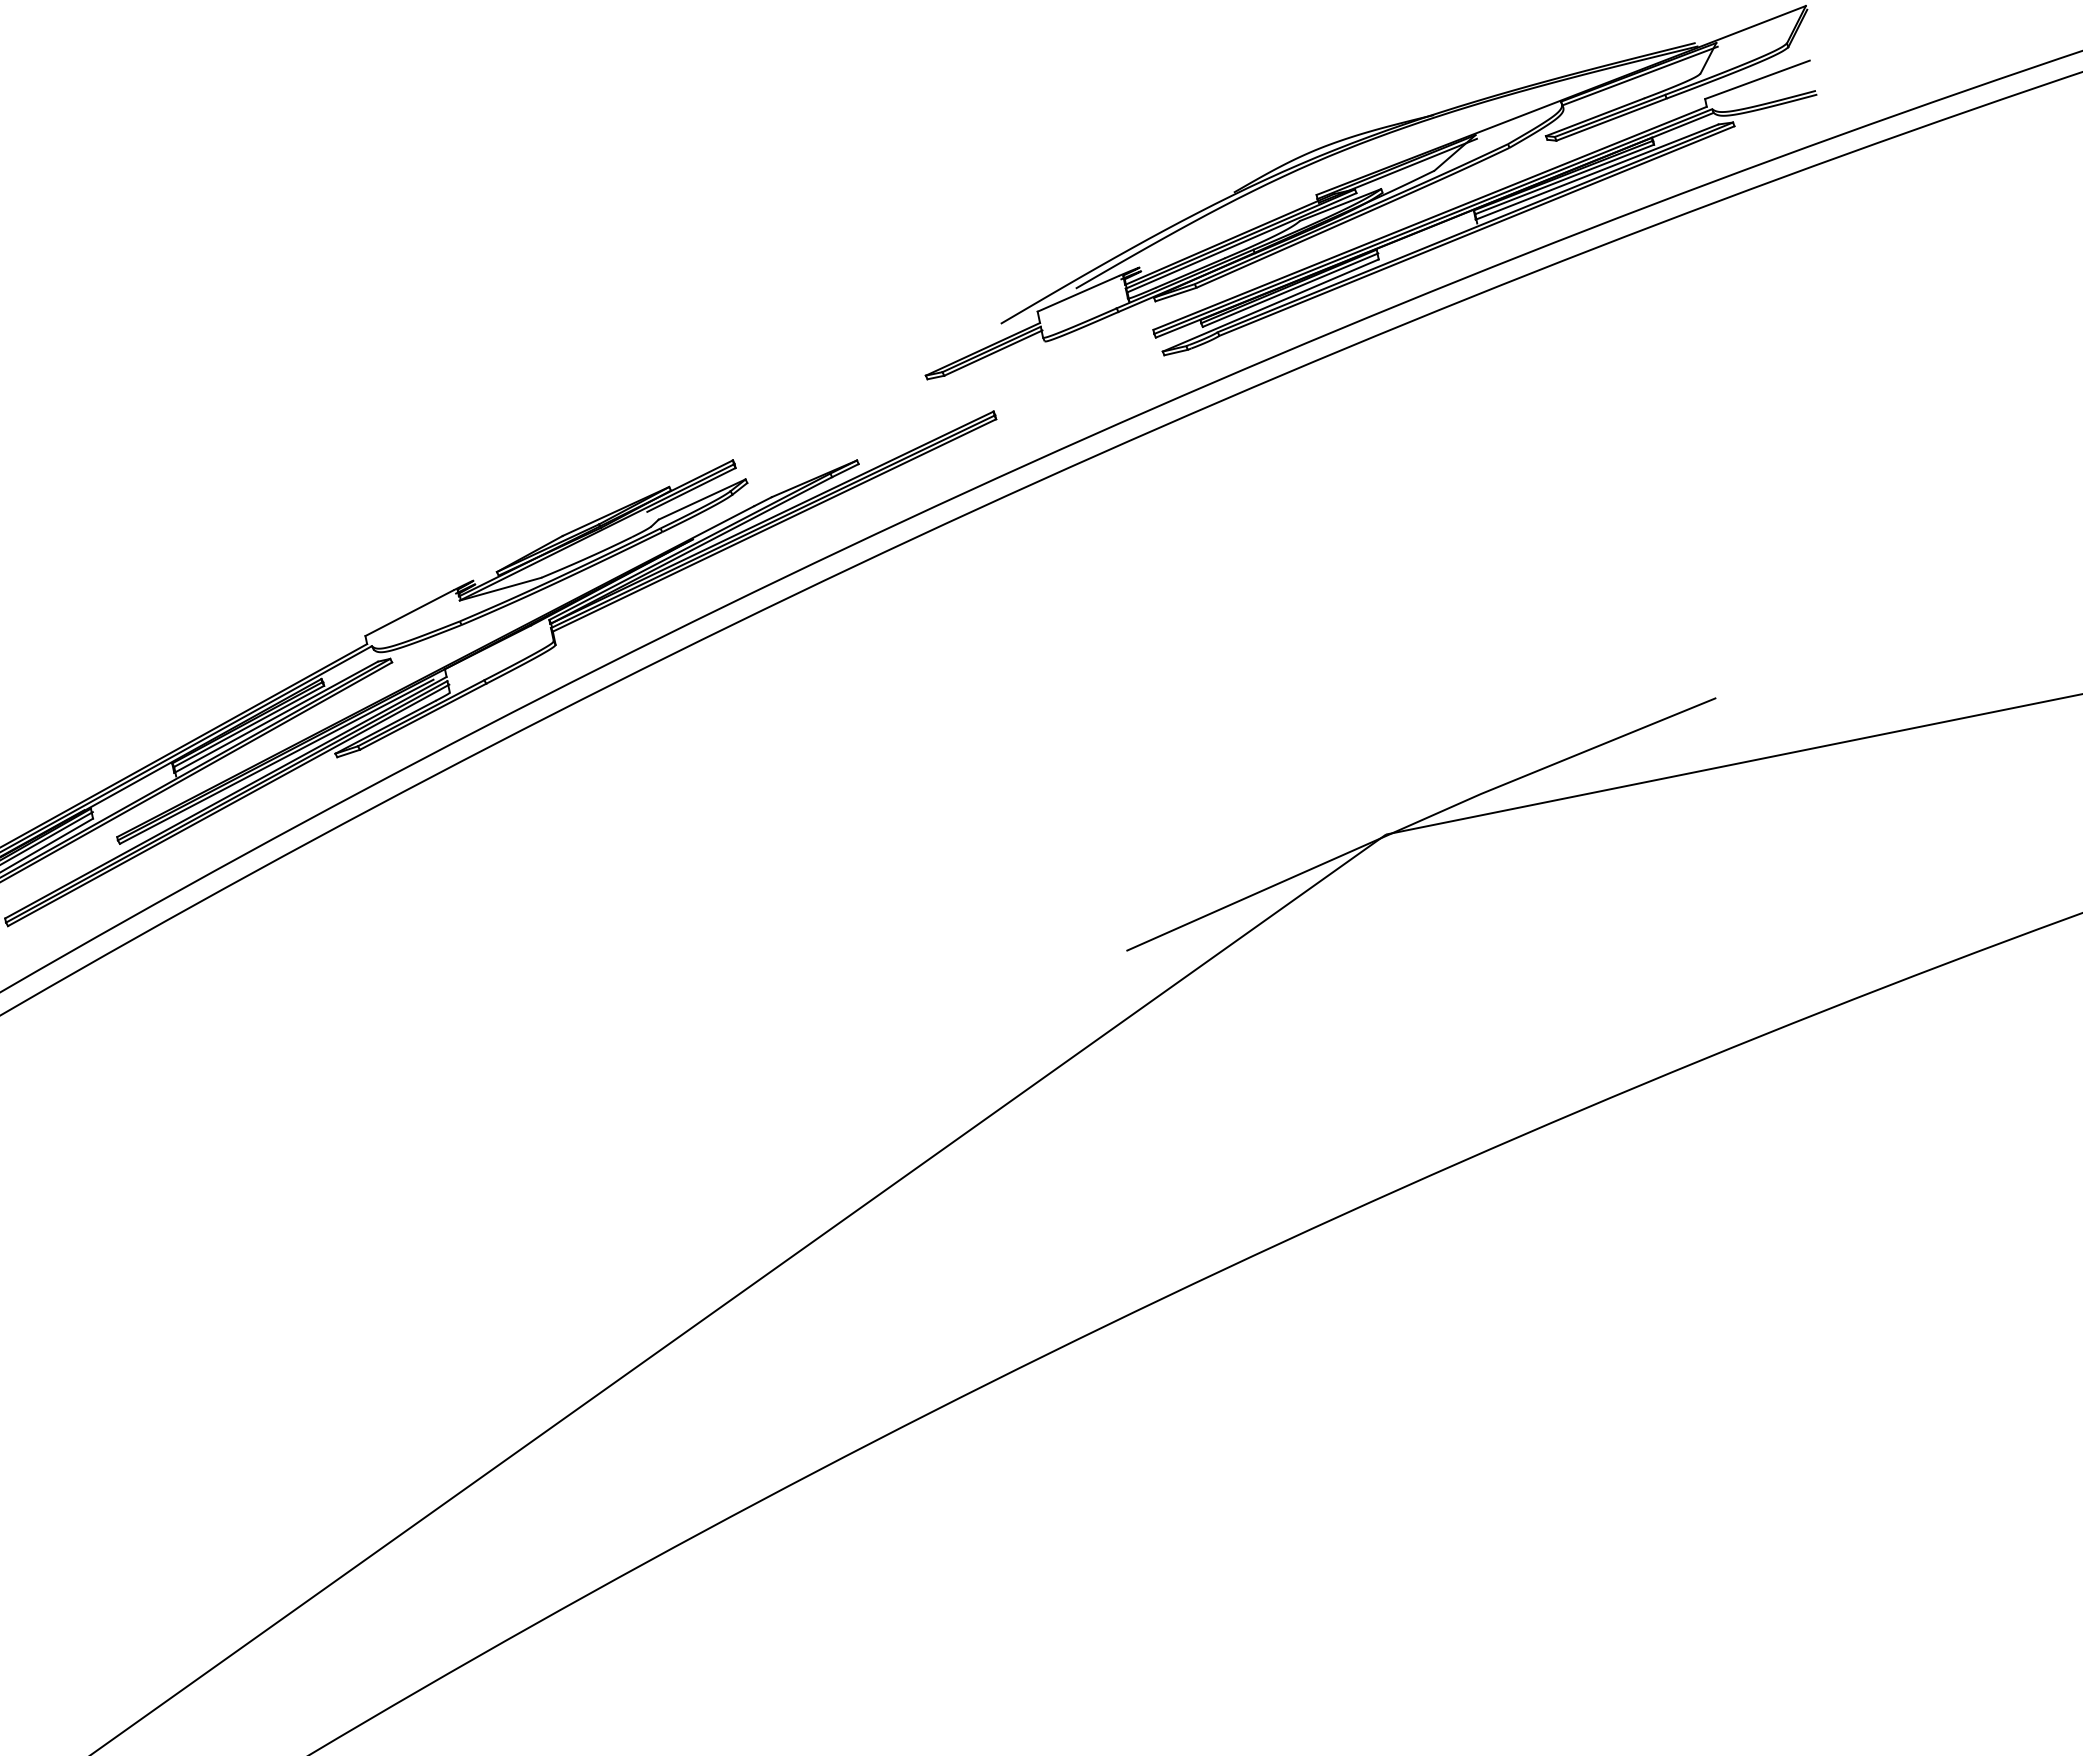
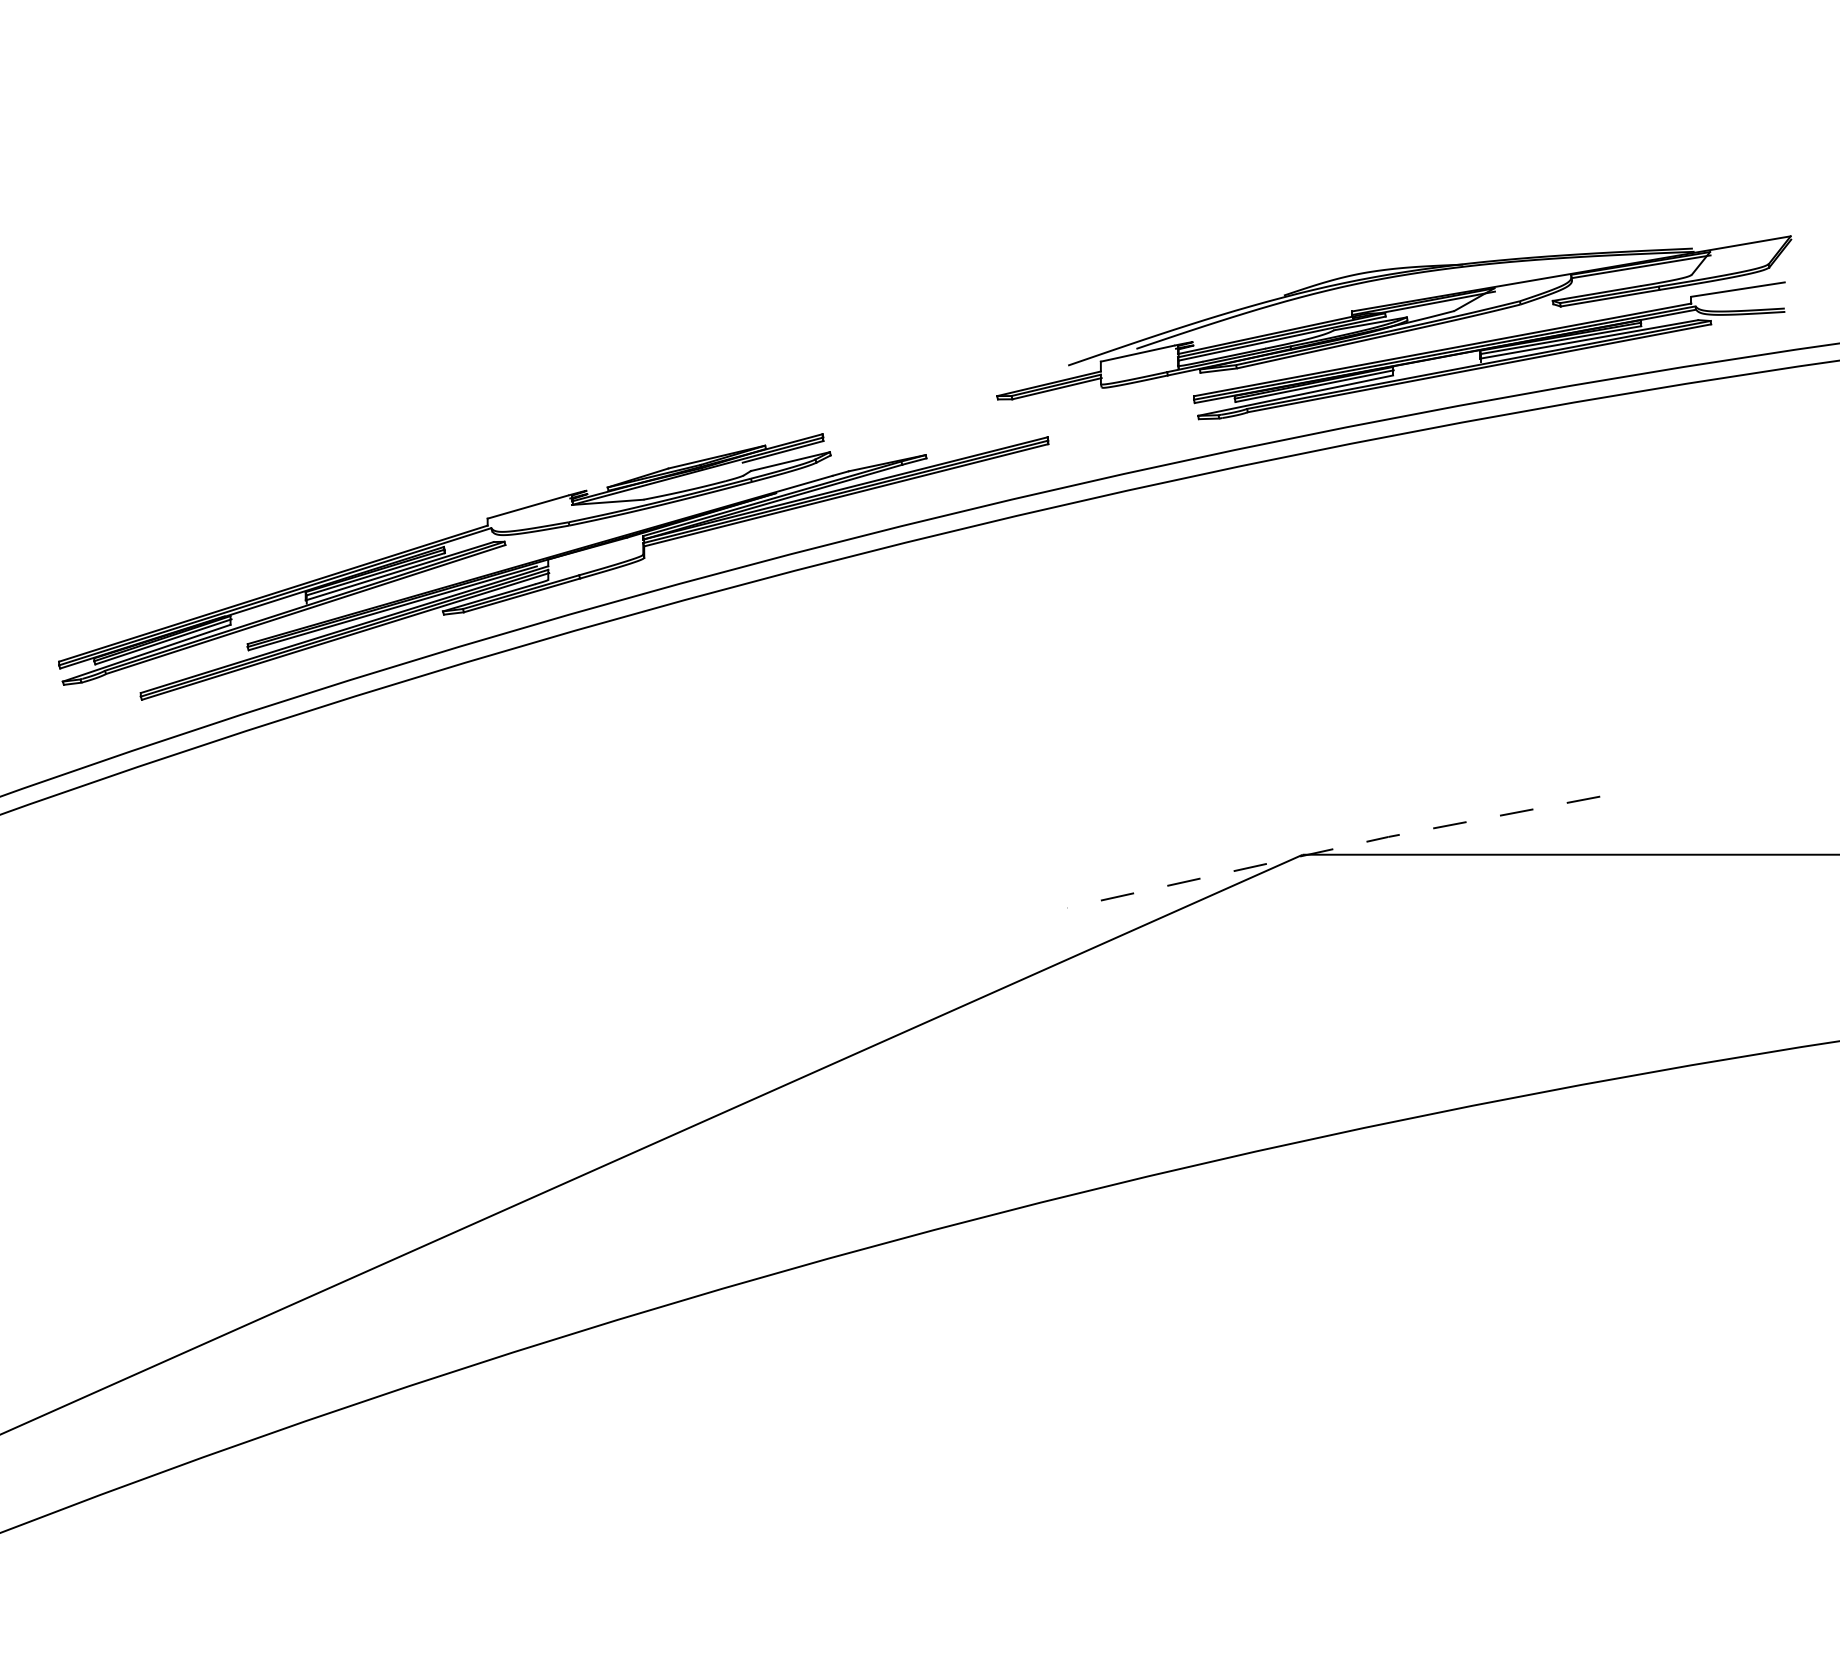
line: (1420, 821) -> (1333, 849), solid -> dashed

